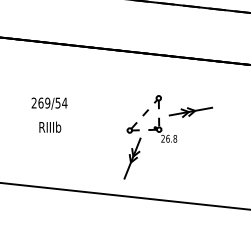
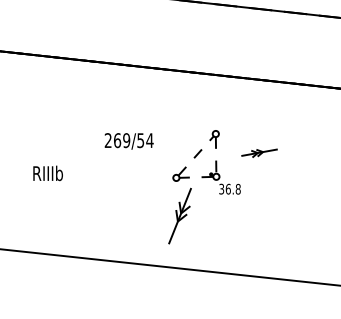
text: (49, 103) -> (128, 141), moved
part: (190, 112) -> (259, 153), size x0.6
text: (49, 127) -> (47, 173), moved
text: (162, 139) -> (221, 189), 26.8 -> 36.8

